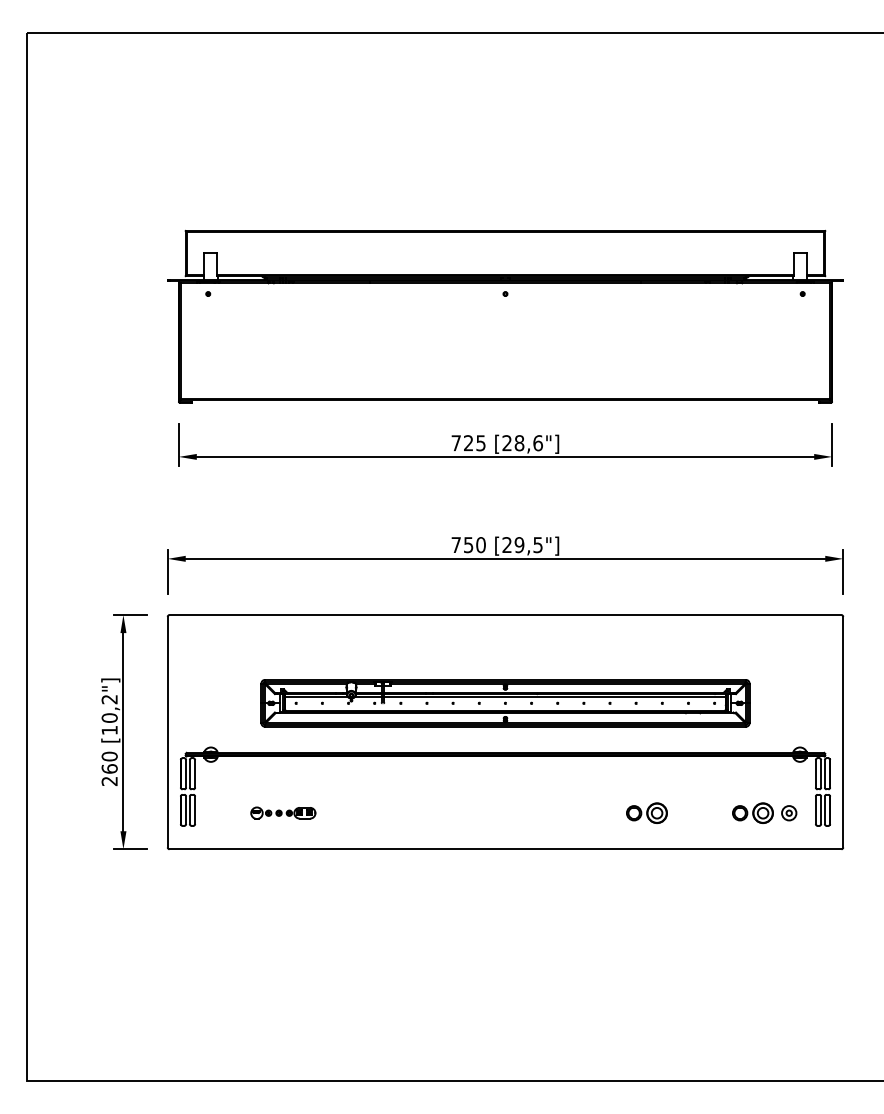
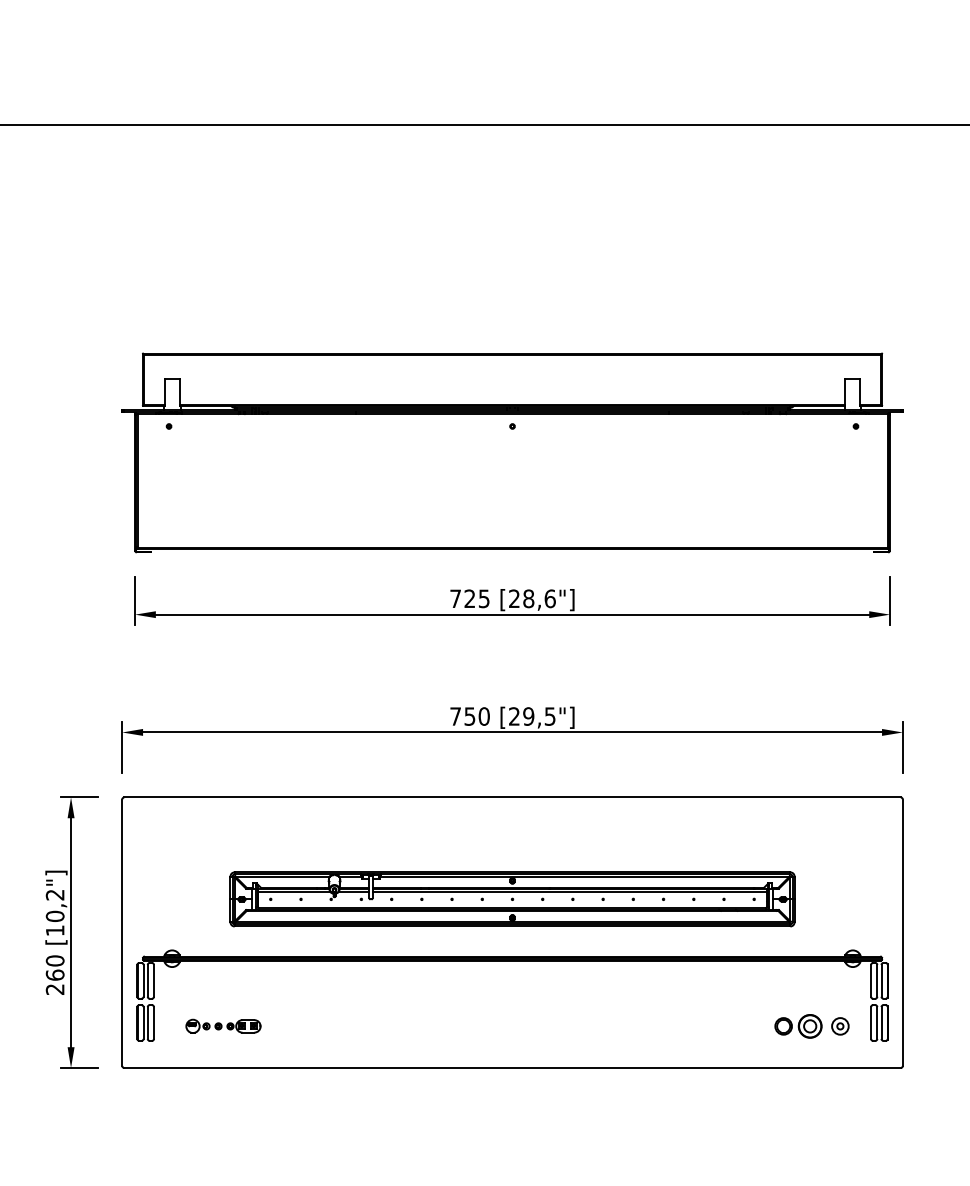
part: (283, 812) -> (223, 1025), moved
part: (646, 812) -> (675, 1025), removed

